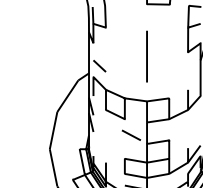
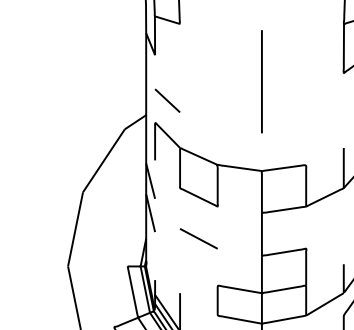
line: (130, 134) -> (197, 237), moved

